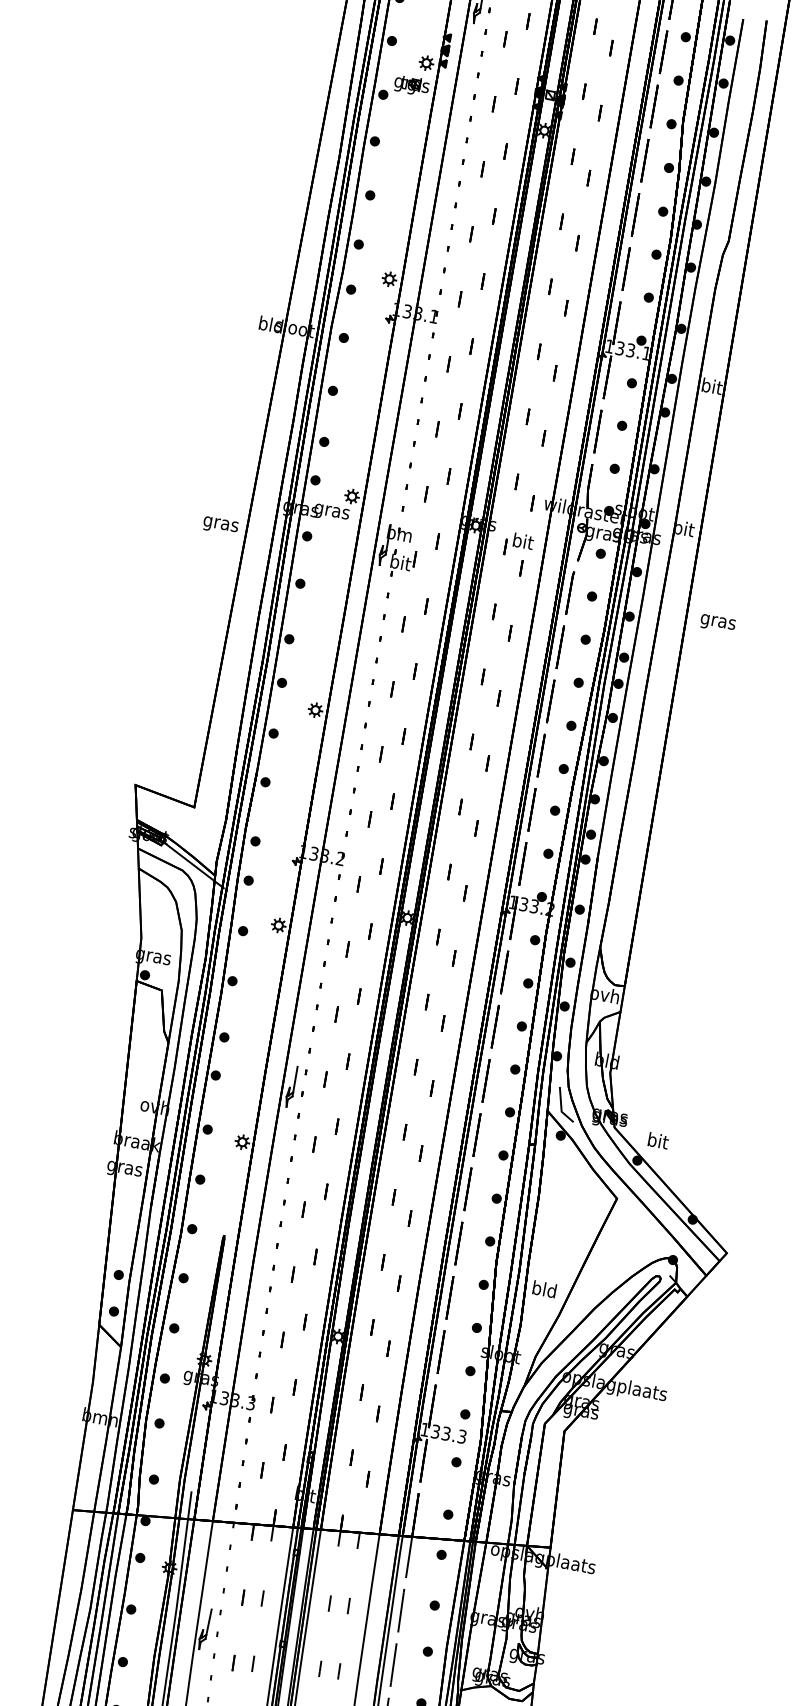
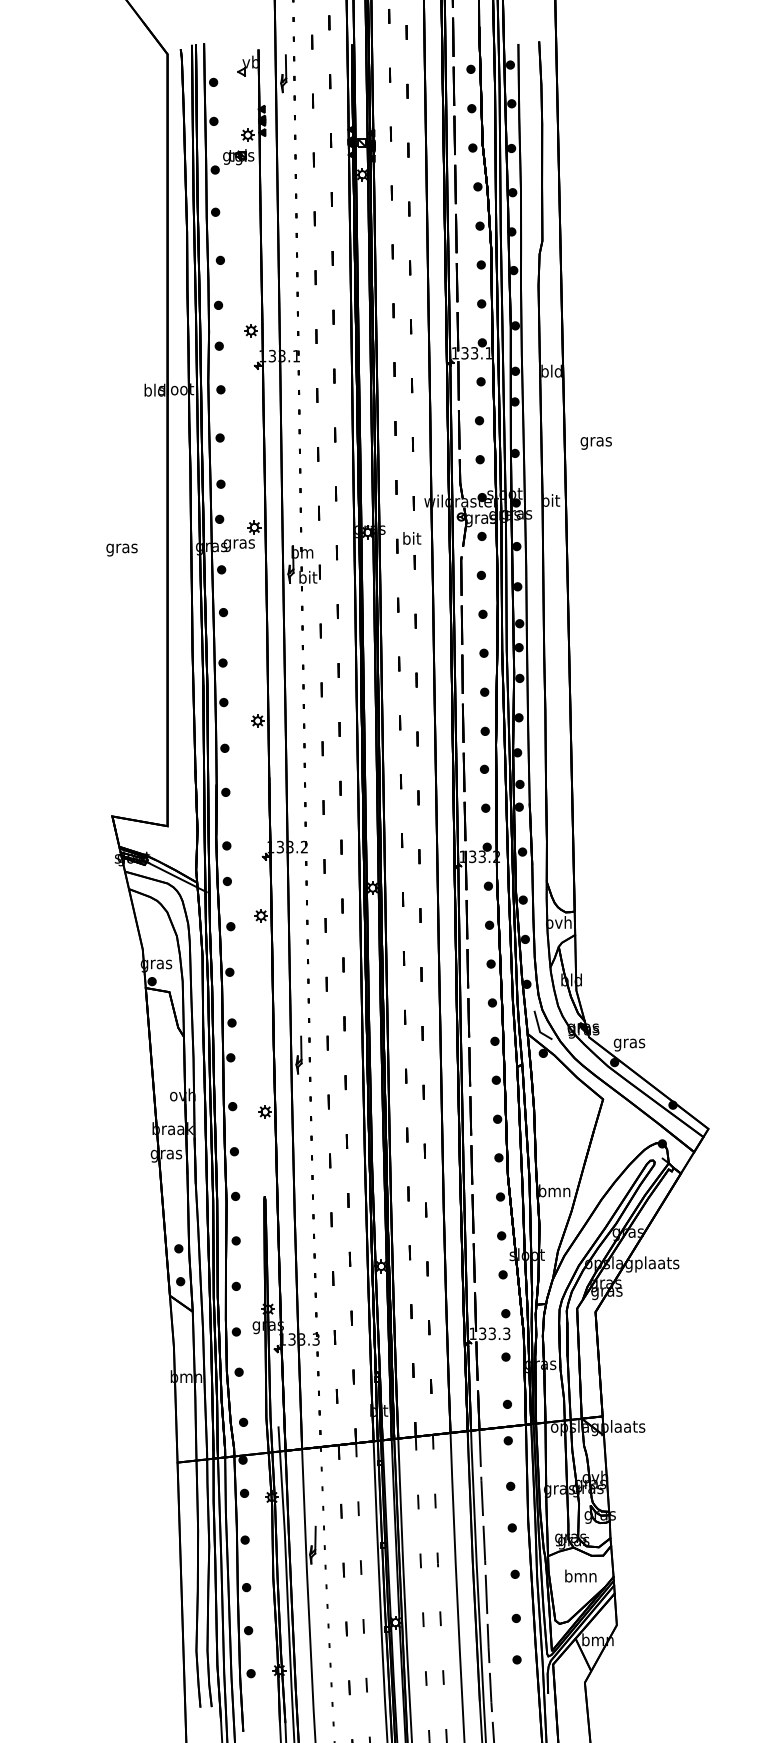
text: (711, 385) -> (551, 370), bit -> bld
text: (220, 525) -> (121, 549), moved
text: (717, 623) -> (595, 443), moved
text: (657, 1142) -> (629, 1043), bit -> gras
text: (544, 1288) -> (554, 1190), bld -> bmn

